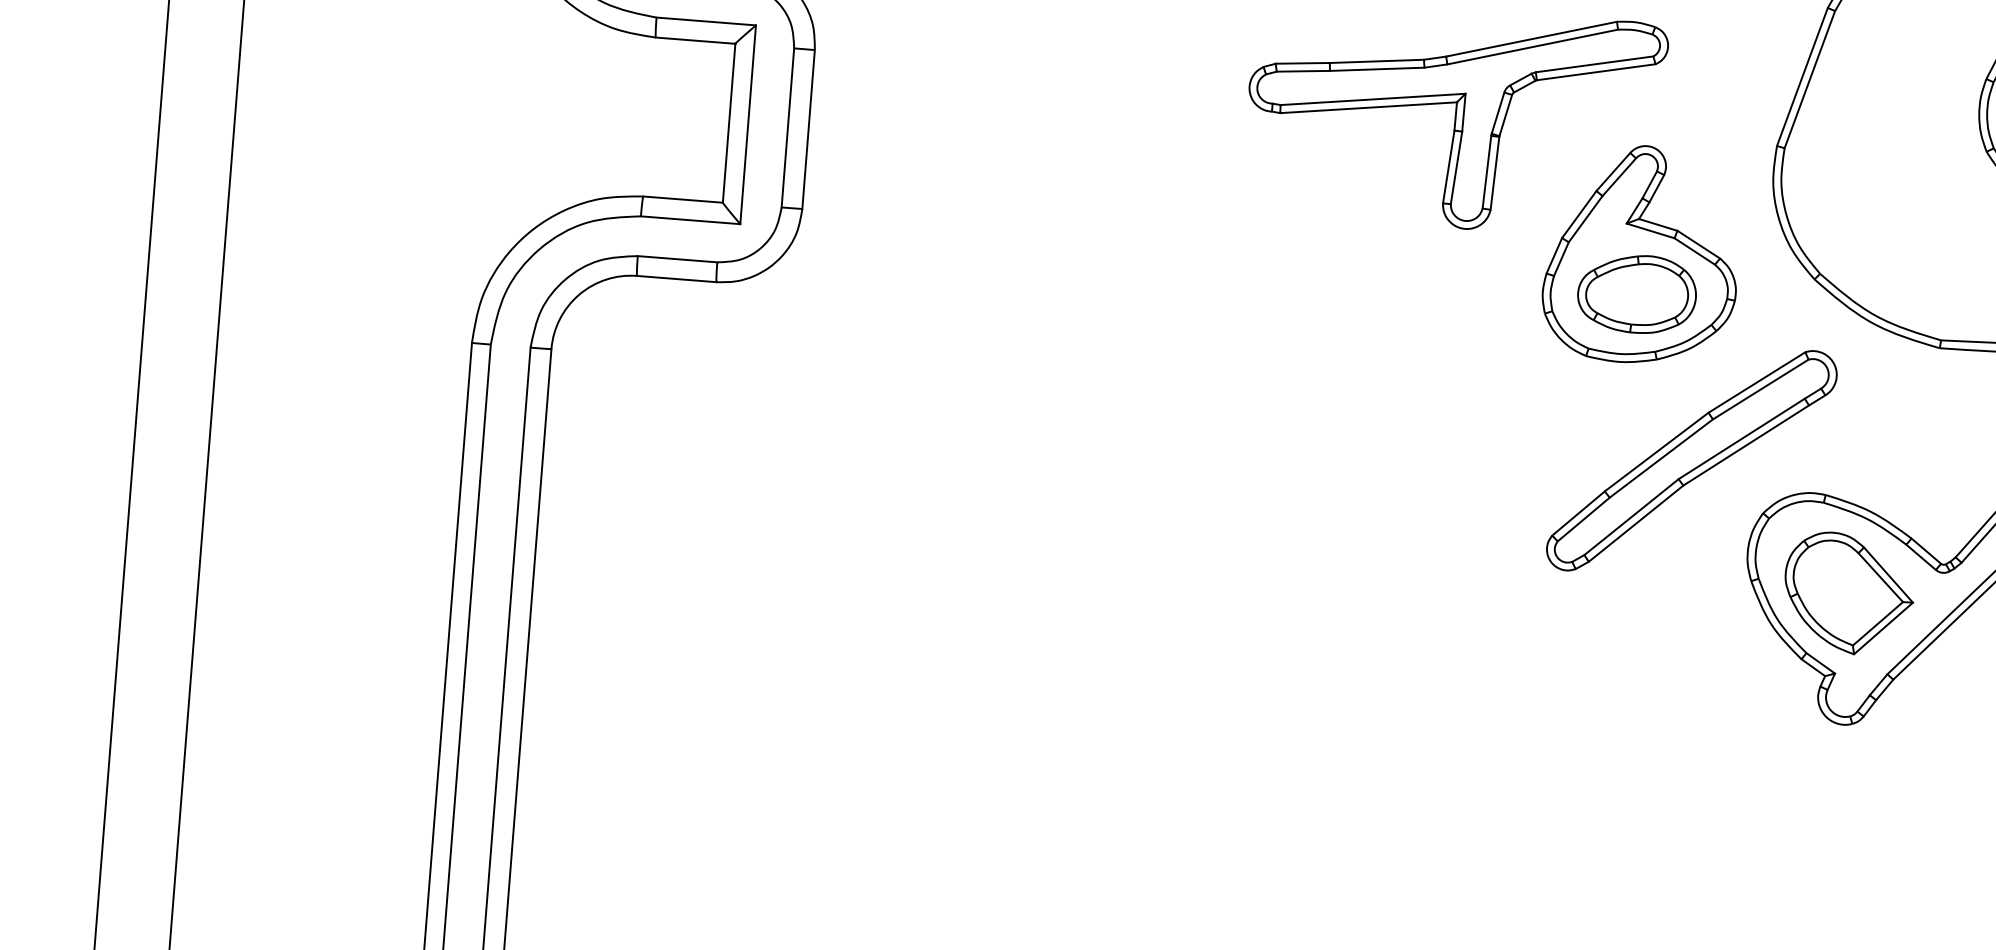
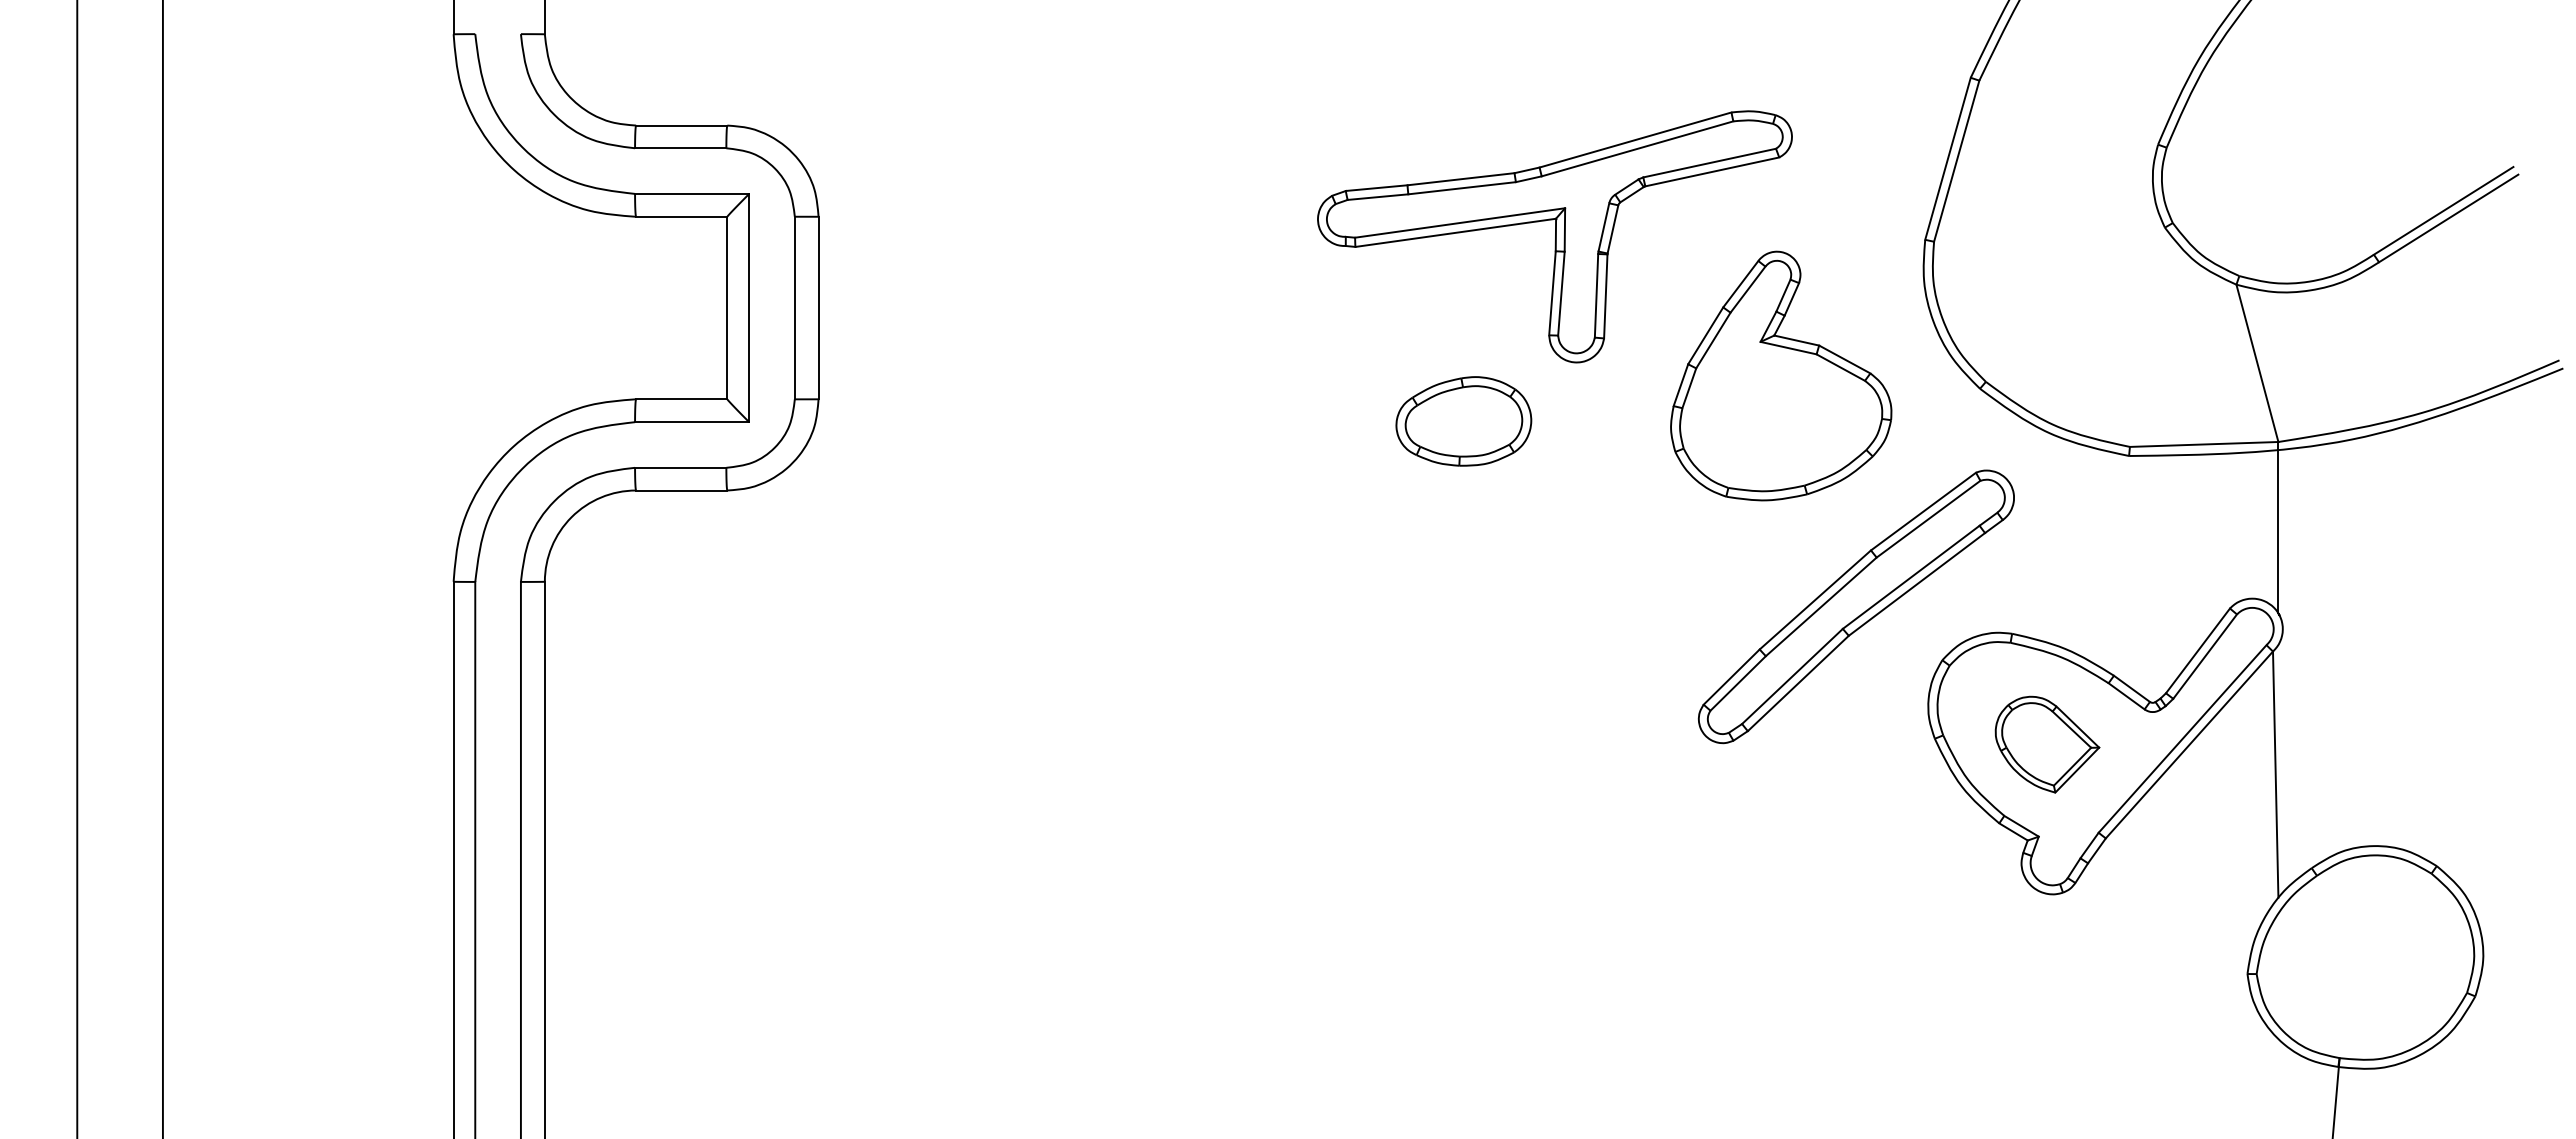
part: (1636, 294) -> (1463, 421), moved
part: (1848, 593) -> (2047, 744), size x0.7

